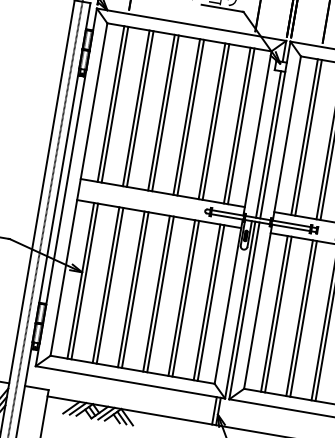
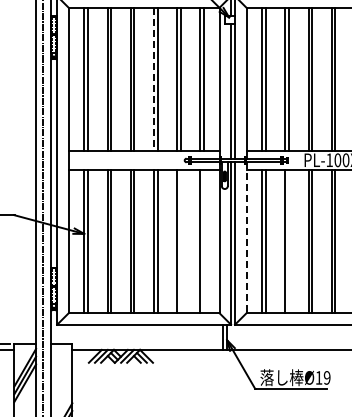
line: (186, 117) -> (153, 79), solid -> dashed
line: (185, 298) -> (180, 241), removed
line: (210, 302) -> (203, 241), removed
line: (257, 307) -> (246, 238), solid -> dashed
line: (303, 318) -> (288, 241), removed

